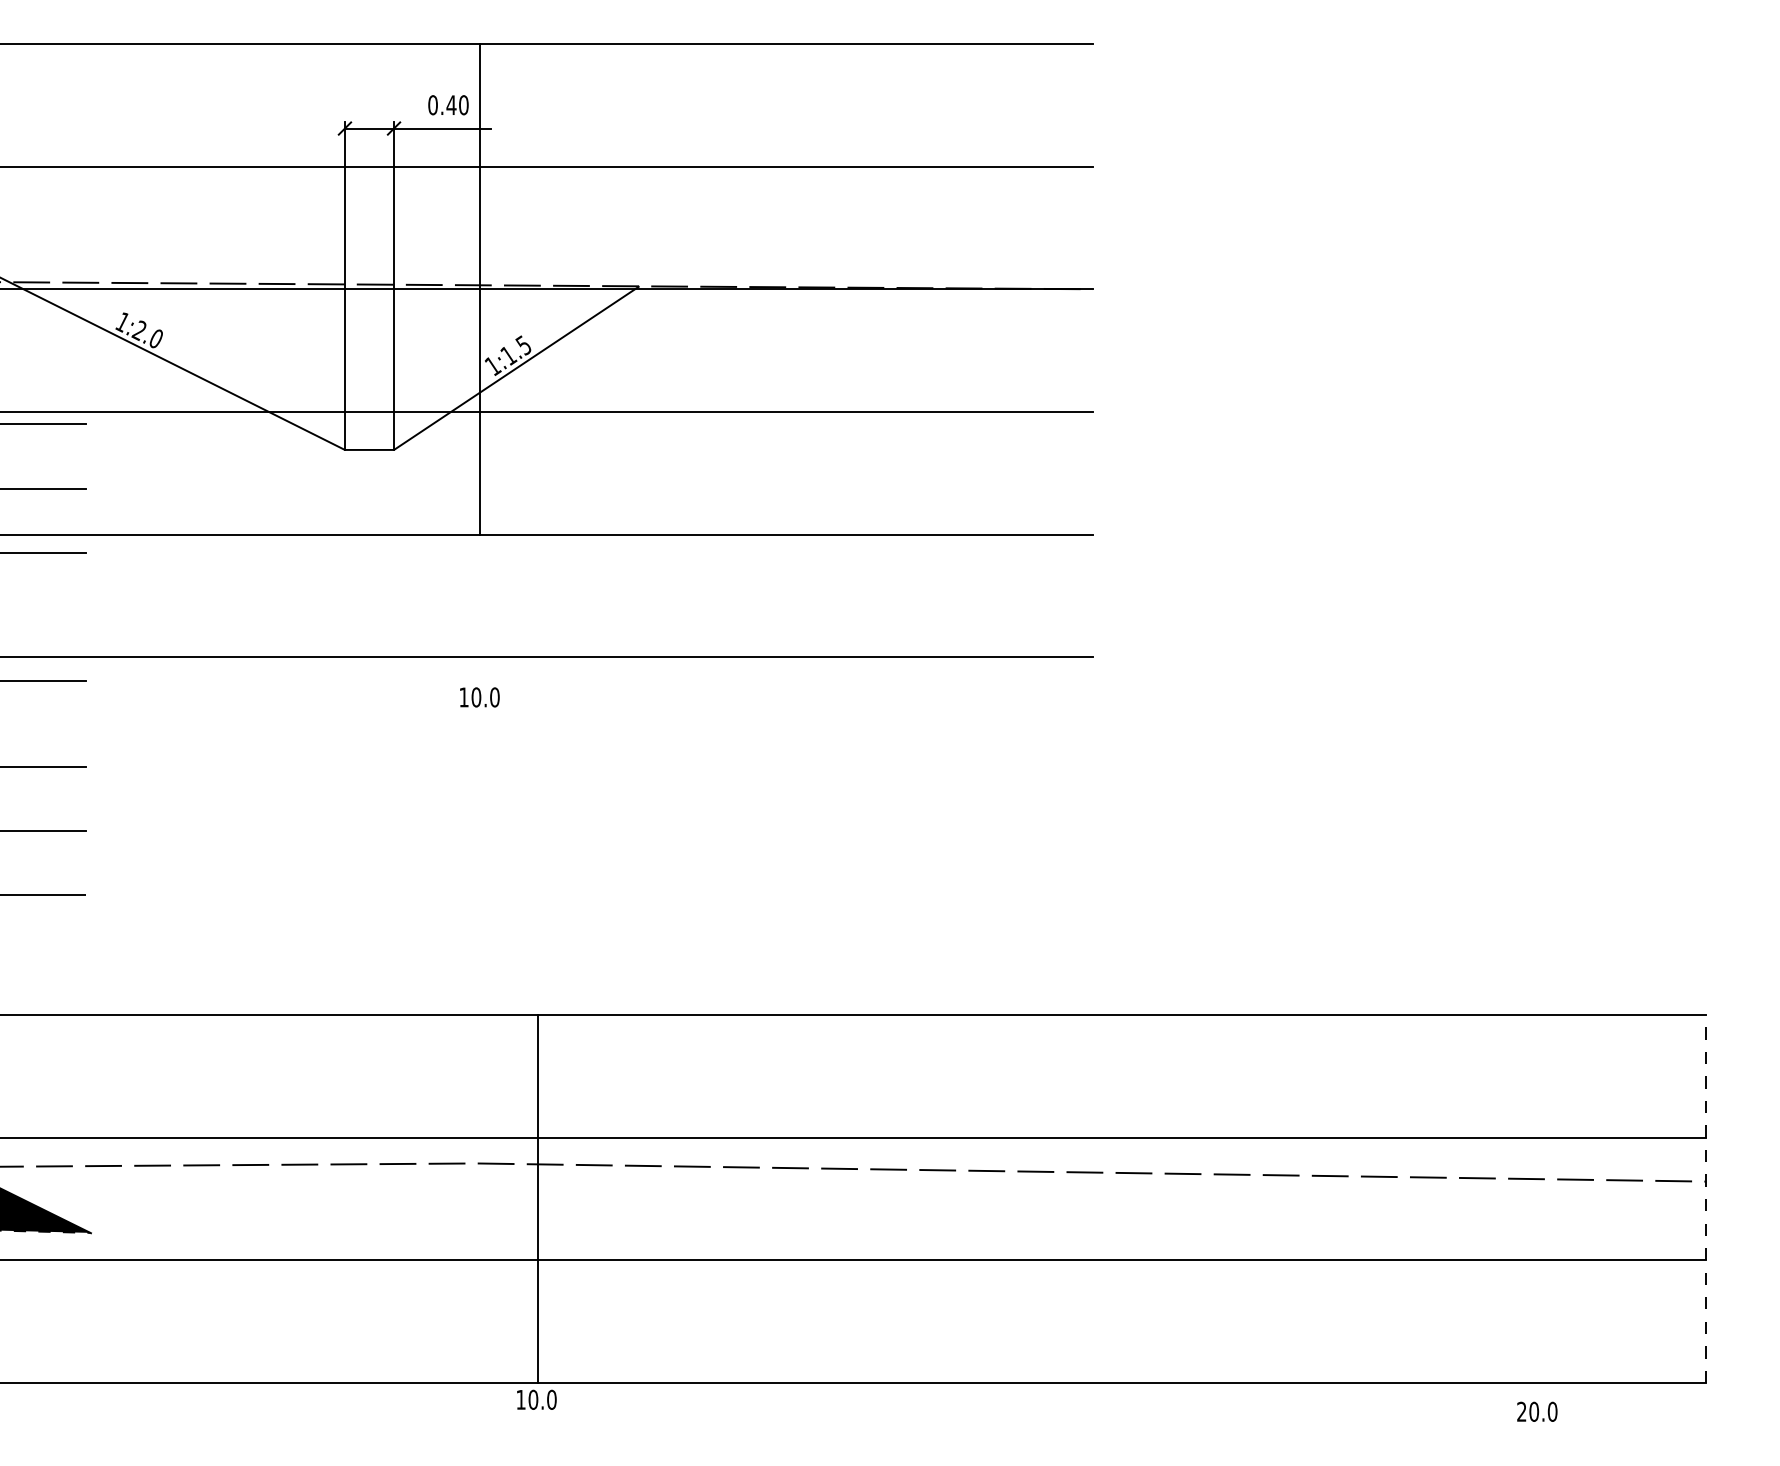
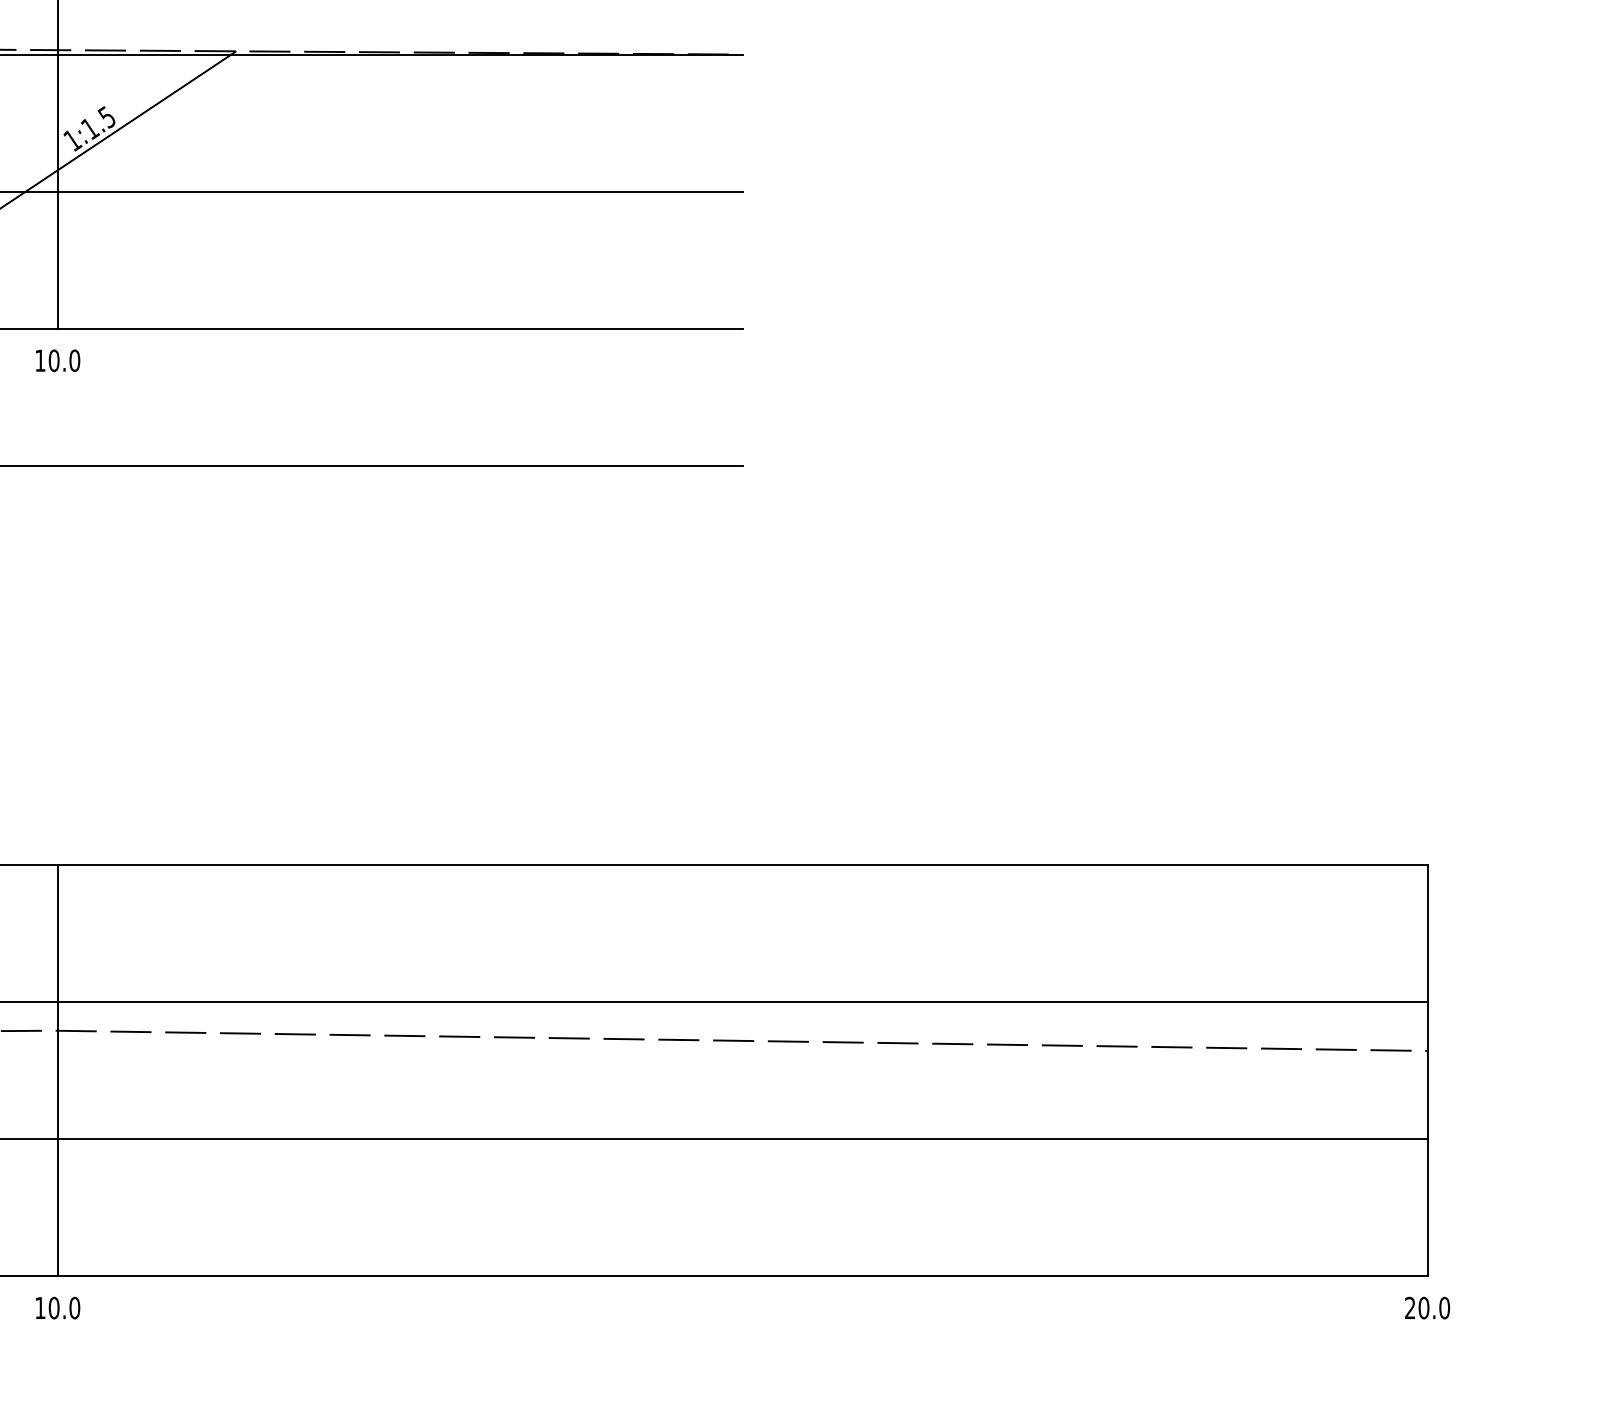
text: (479, 697) -> (57, 360), moved
line: (1706, 1198) -> (1427, 1069), dashed -> solid
line: (537, 1199) -> (57, 1070), moved
text: (536, 1399) -> (57, 1307), moved
text: (1537, 1411) -> (1427, 1307), moved

